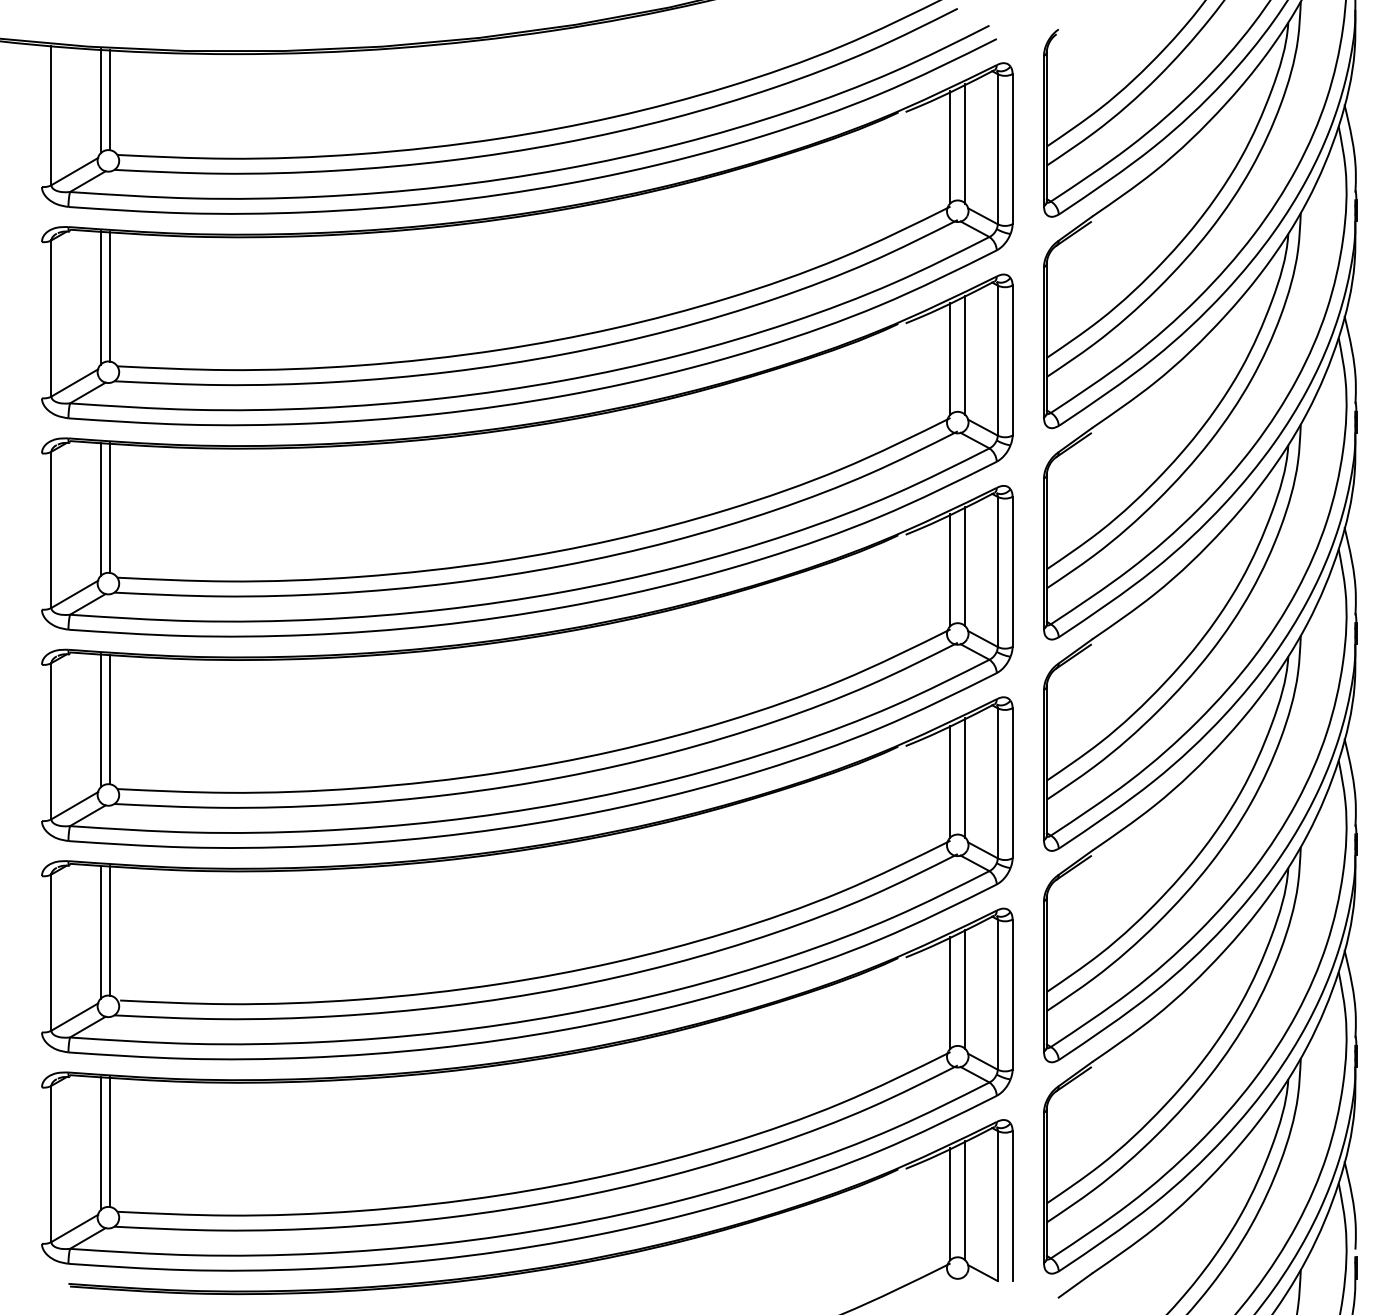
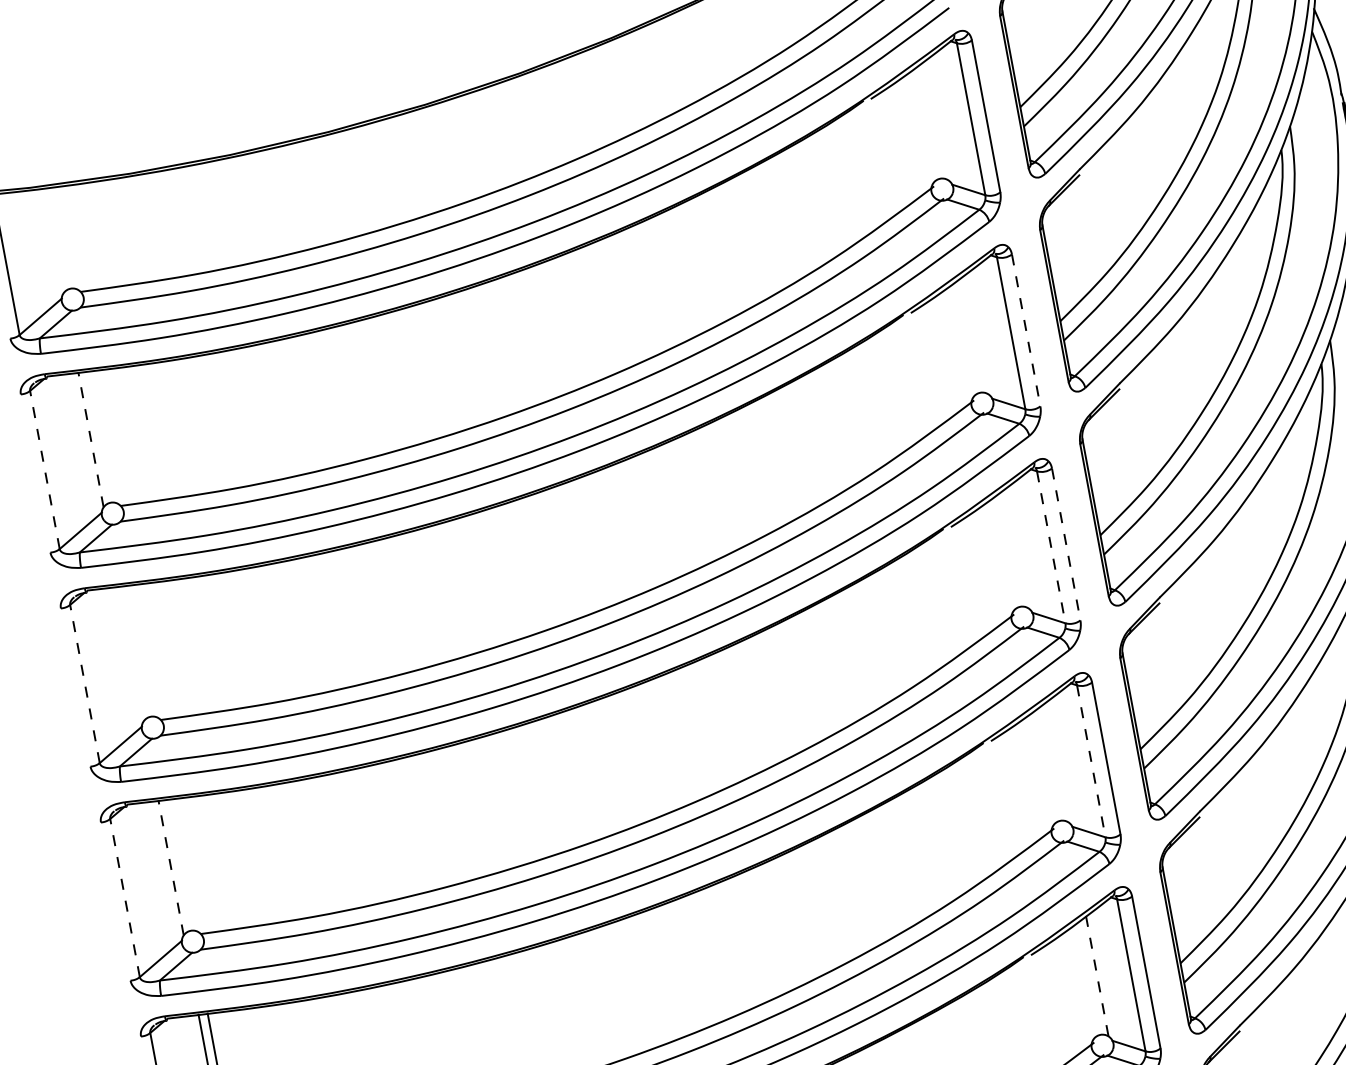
line: (109, 99) -> (62, 237), removed
line: (100, 101) -> (53, 240), removed
line: (965, 143) -> (937, 119), removed
line: (950, 147) -> (922, 126), removed
line: (109, 296) -> (99, 436), removed
line: (100, 298) -> (90, 440), solid -> dashed
line: (51, 317) -> (44, 468), solid -> dashed
line: (965, 354) -> (977, 333), removed
line: (950, 358) -> (962, 340), removed
line: (1012, 361) -> (1026, 331), solid -> dashed
line: (109, 508) -> (139, 651), removed
line: (100, 509) -> (130, 654), removed
line: (51, 529) -> (84, 683), solid -> dashed
line: (965, 566) -> (1017, 547), removed
line: (950, 570) -> (1003, 554), removed
line: (997, 572) -> (1051, 547), solid -> dashed
line: (1012, 572) -> (1066, 545), solid -> dashed
line: (109, 719) -> (179, 865), removed
line: (100, 720) -> (170, 867), solid -> dashed
line: (51, 740) -> (124, 897), solid -> dashed
line: (965, 777) -> (1057, 761), removed
line: (950, 781) -> (1043, 768), removed
line: (997, 783) -> (1091, 761), solid -> dashed
line: (965, 989) -> (1097, 976), solid -> dashed
line: (950, 992) -> (1083, 982), removed

